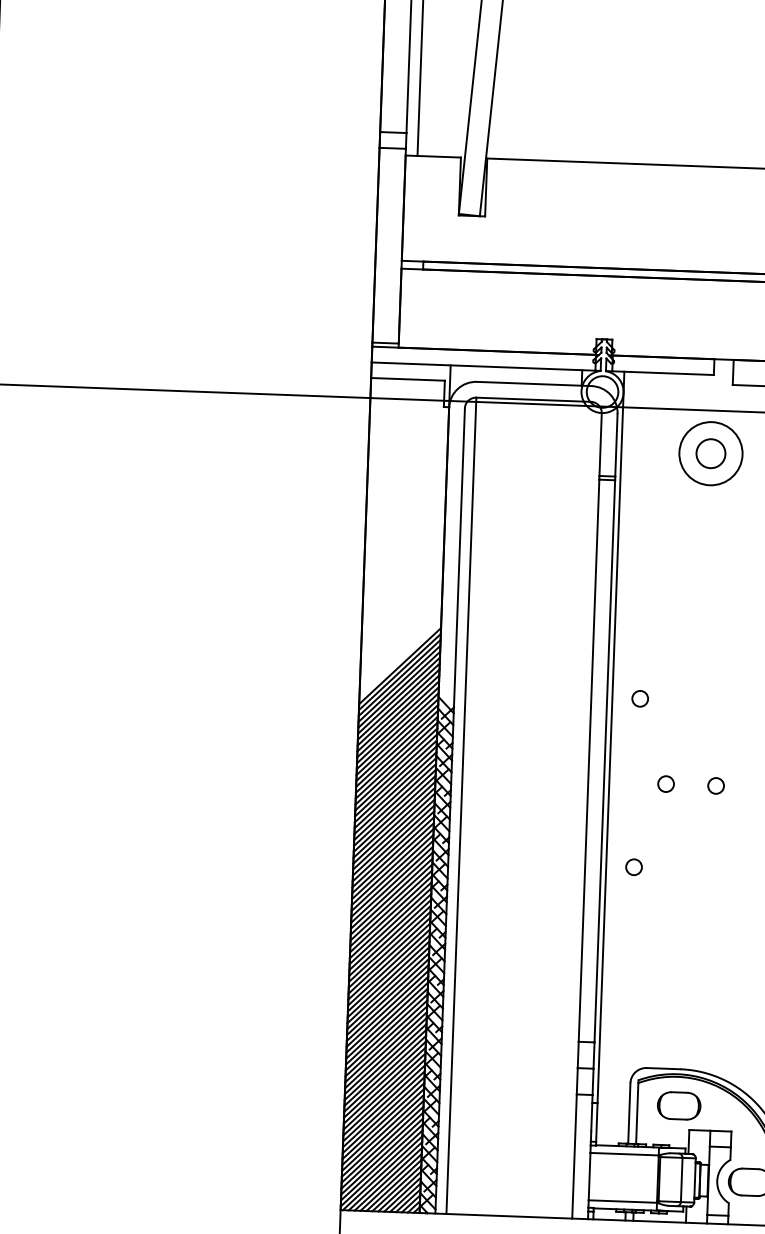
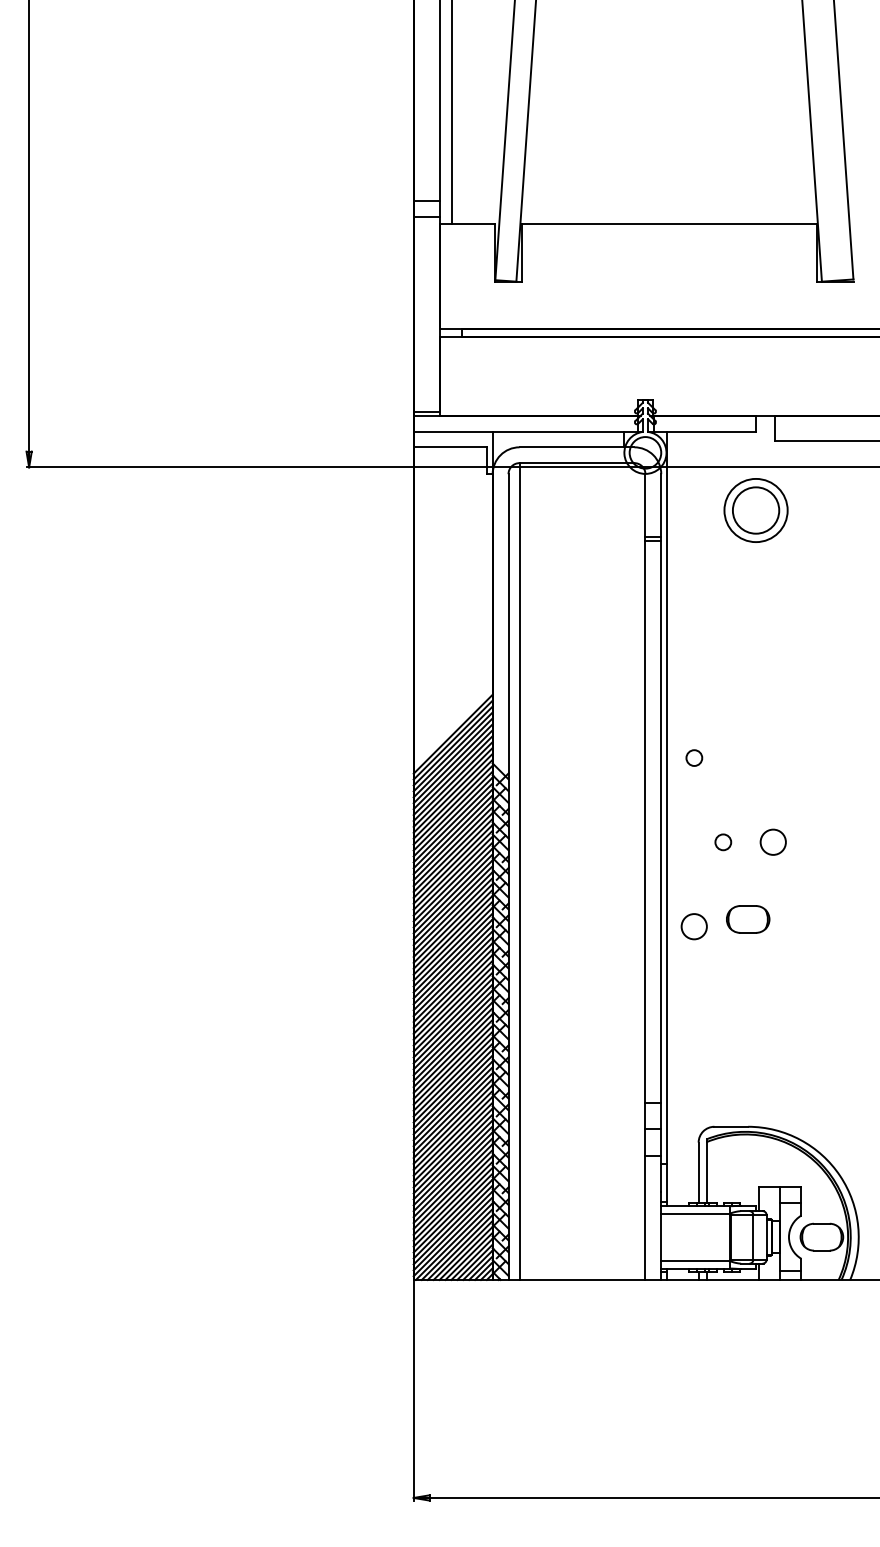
circle: (710, 453) -> (755, 510), size x1.6
circle: (716, 786) -> (773, 842), size x1.6
circle: (634, 867) -> (694, 926), size x1.6
part: (679, 1105) -> (748, 919), moved

